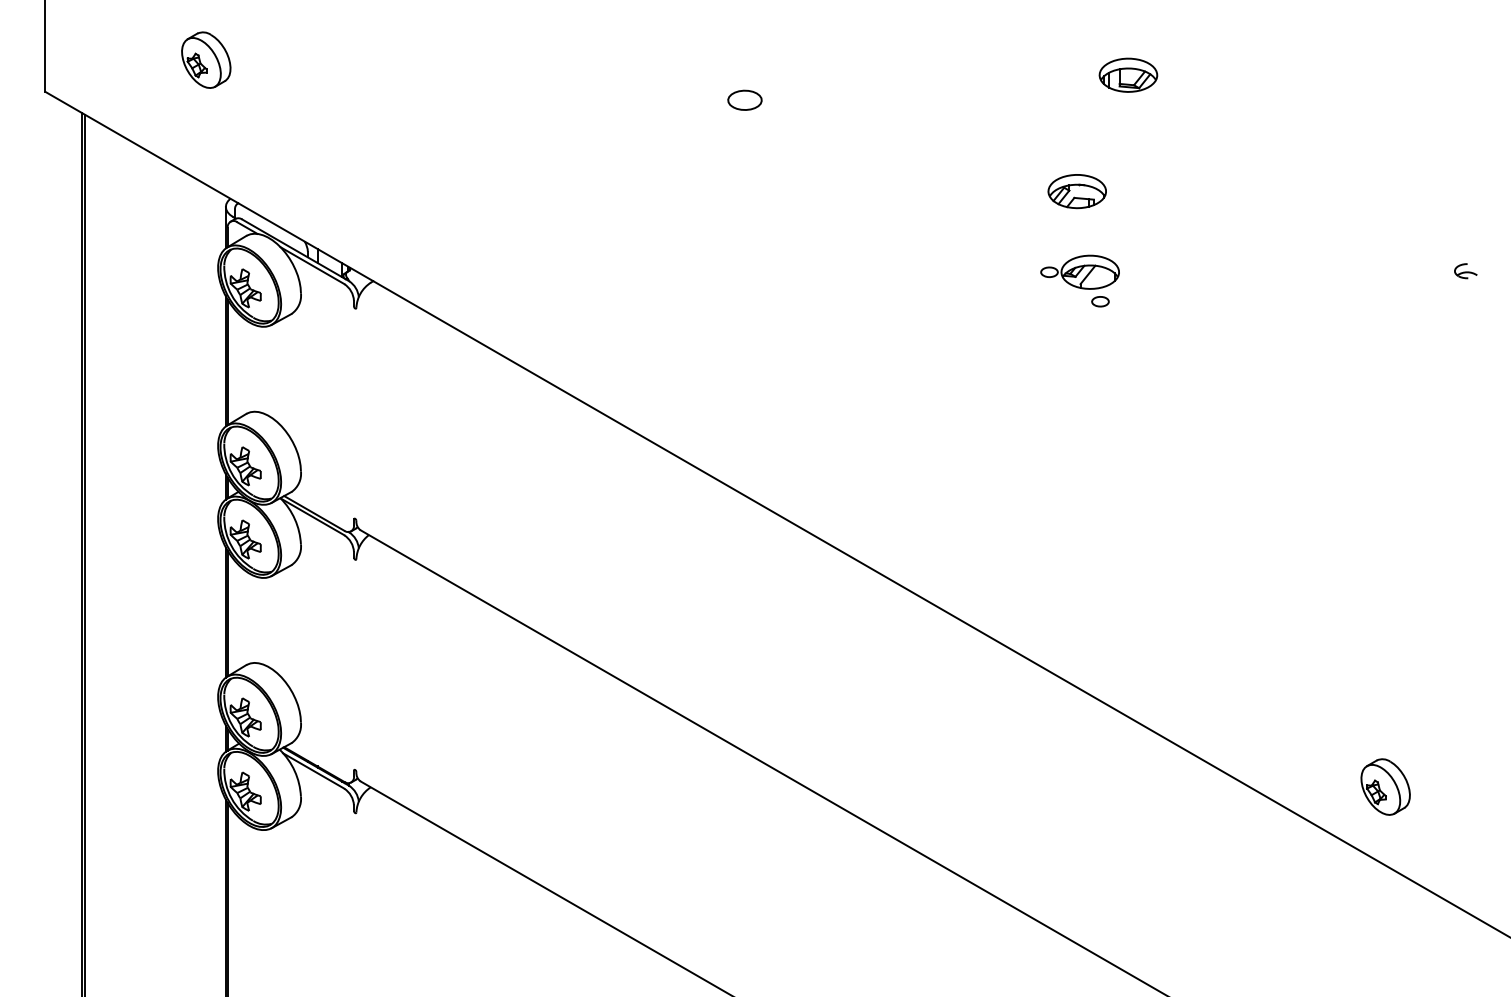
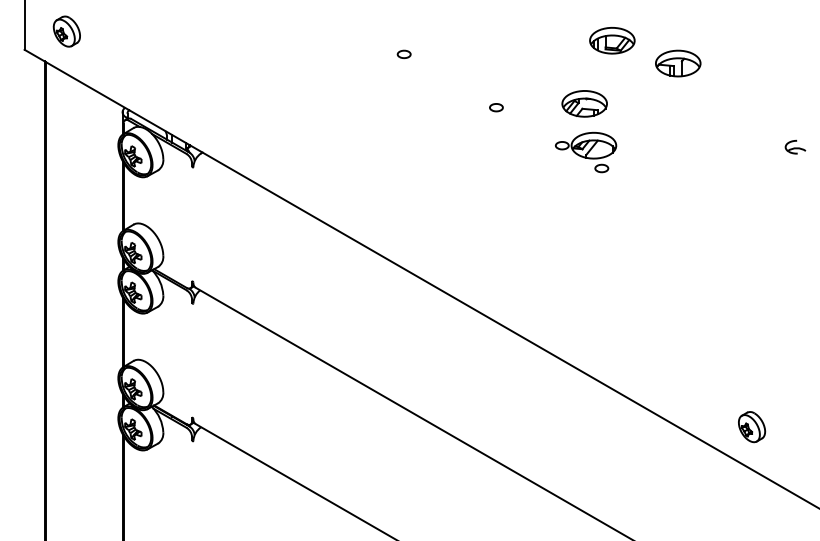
part: (205, 59) -> (66, 31), moved
part: (1128, 74) -> (612, 40), size x1.43
part: (743, 100) -> (403, 54), size x0.71
part: (1250, 117) -> (678, 63), added
part: (1077, 190) -> (584, 103), size x1.43
part: (914, 198) -> (496, 107), added
part: (1465, 270) -> (795, 146), size x1.67
part: (1080, 281) -> (586, 152), size x1.43

